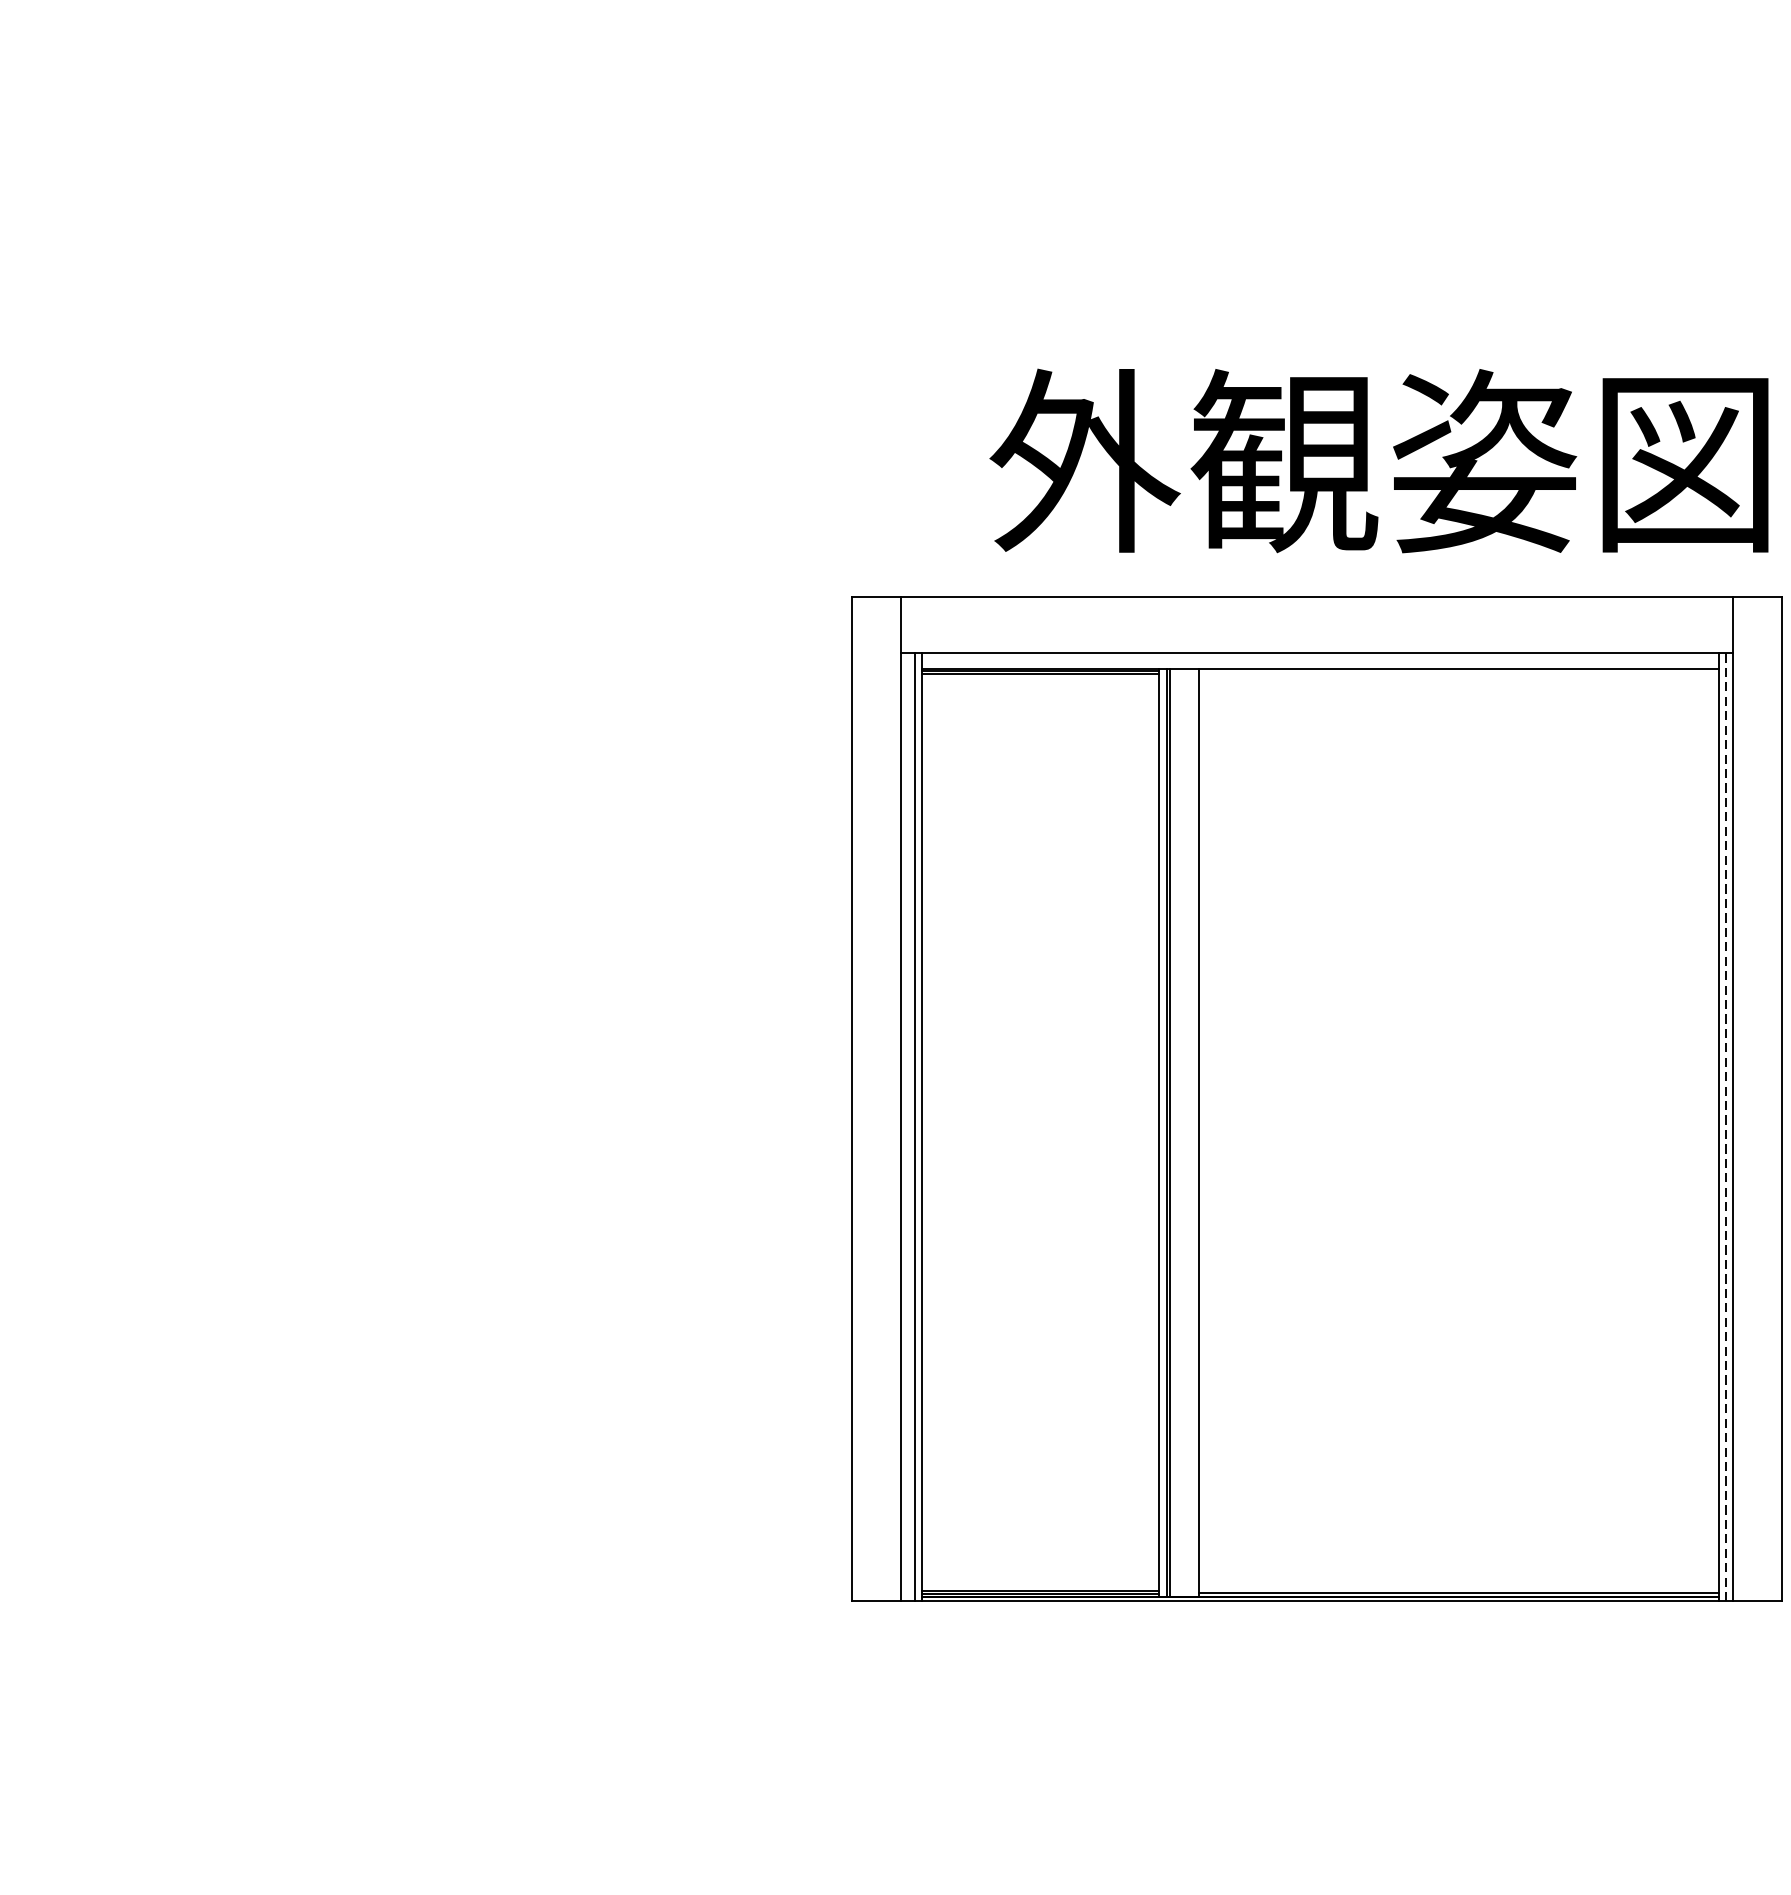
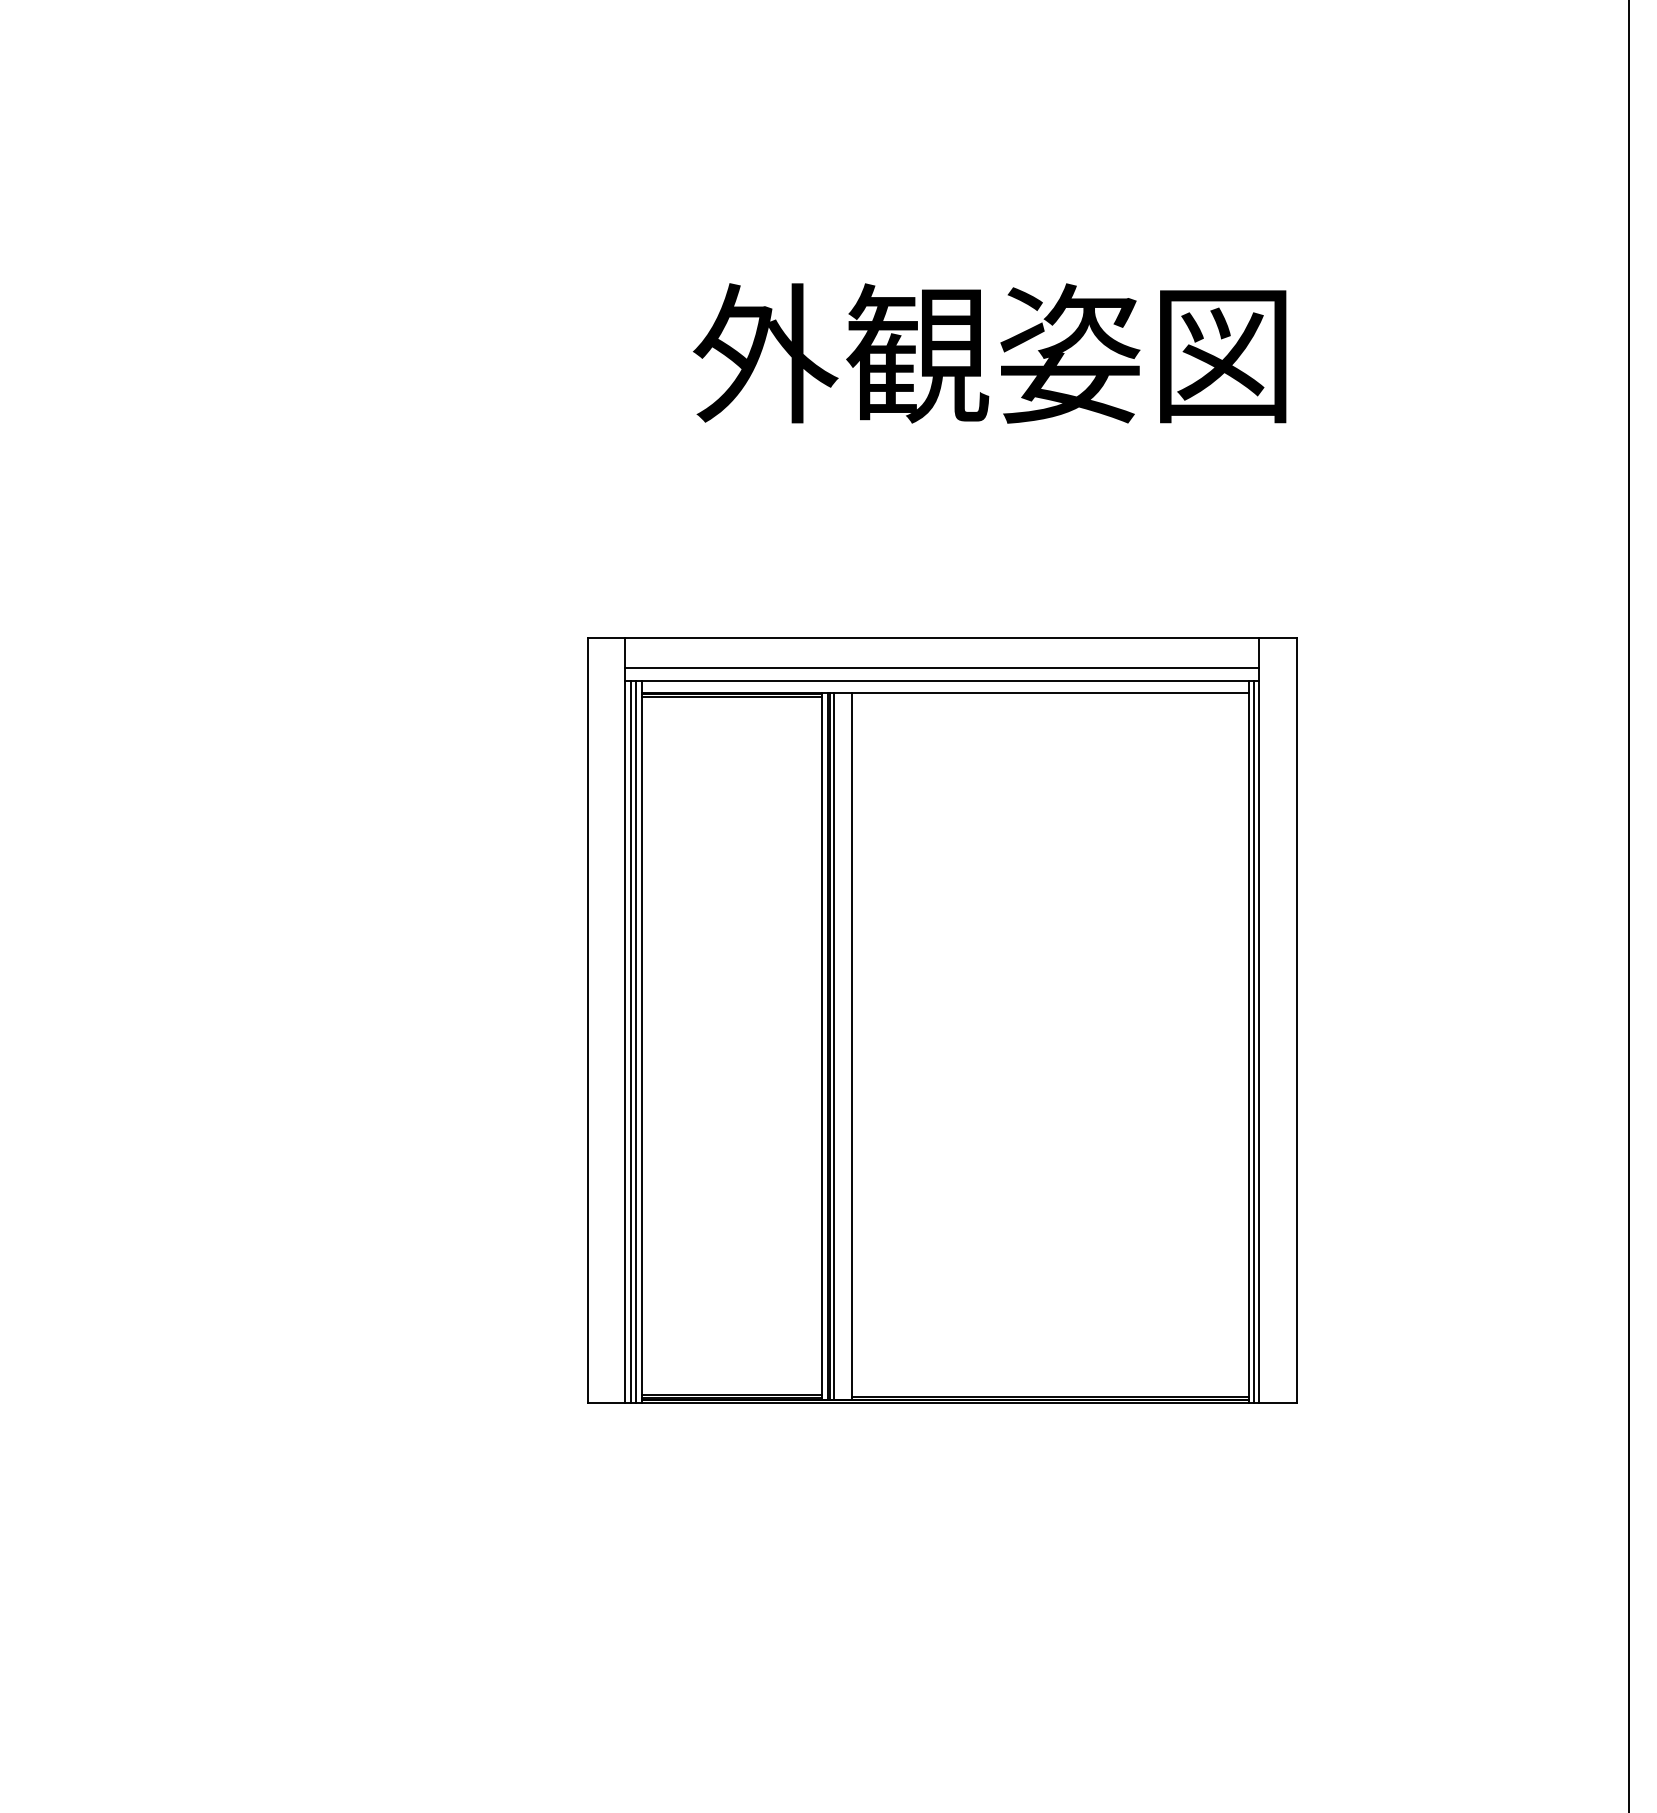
text: (1378, 461) -> (989, 353), moved
line: (1317, 636) -> (942, 668), added
line: (907, 1126) -> (630, 1041), added
line: (1725, 1126) -> (1253, 1041), dashed -> solid
line: (1174, 1133) -> (833, 1046), added

